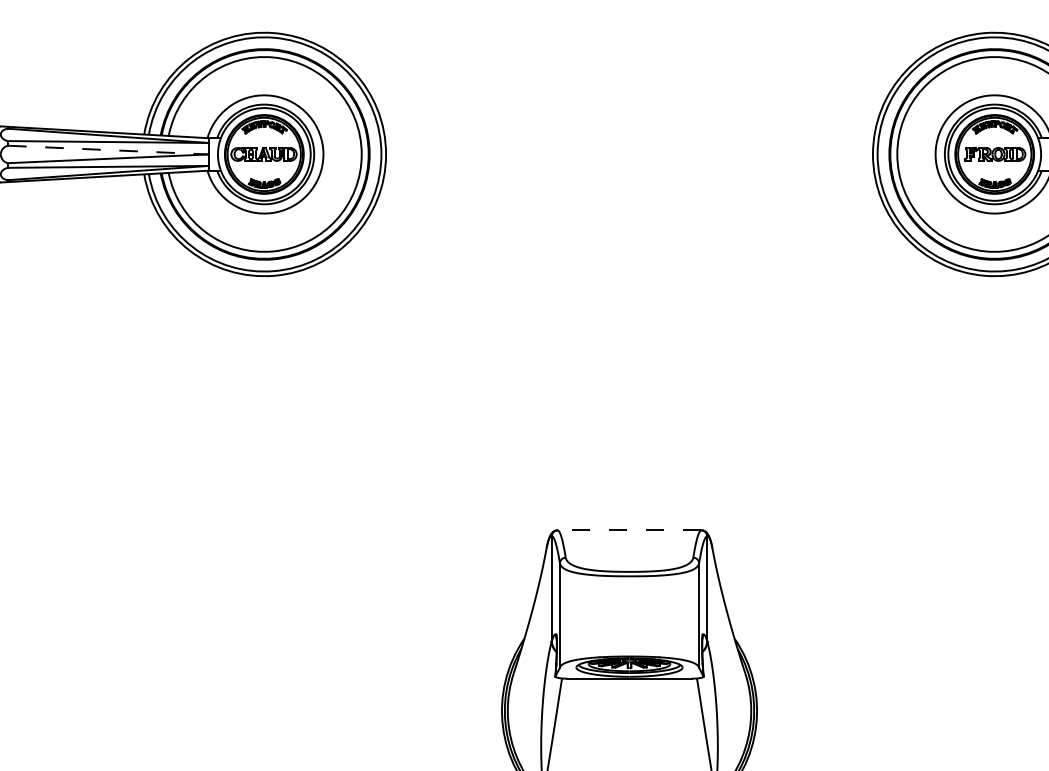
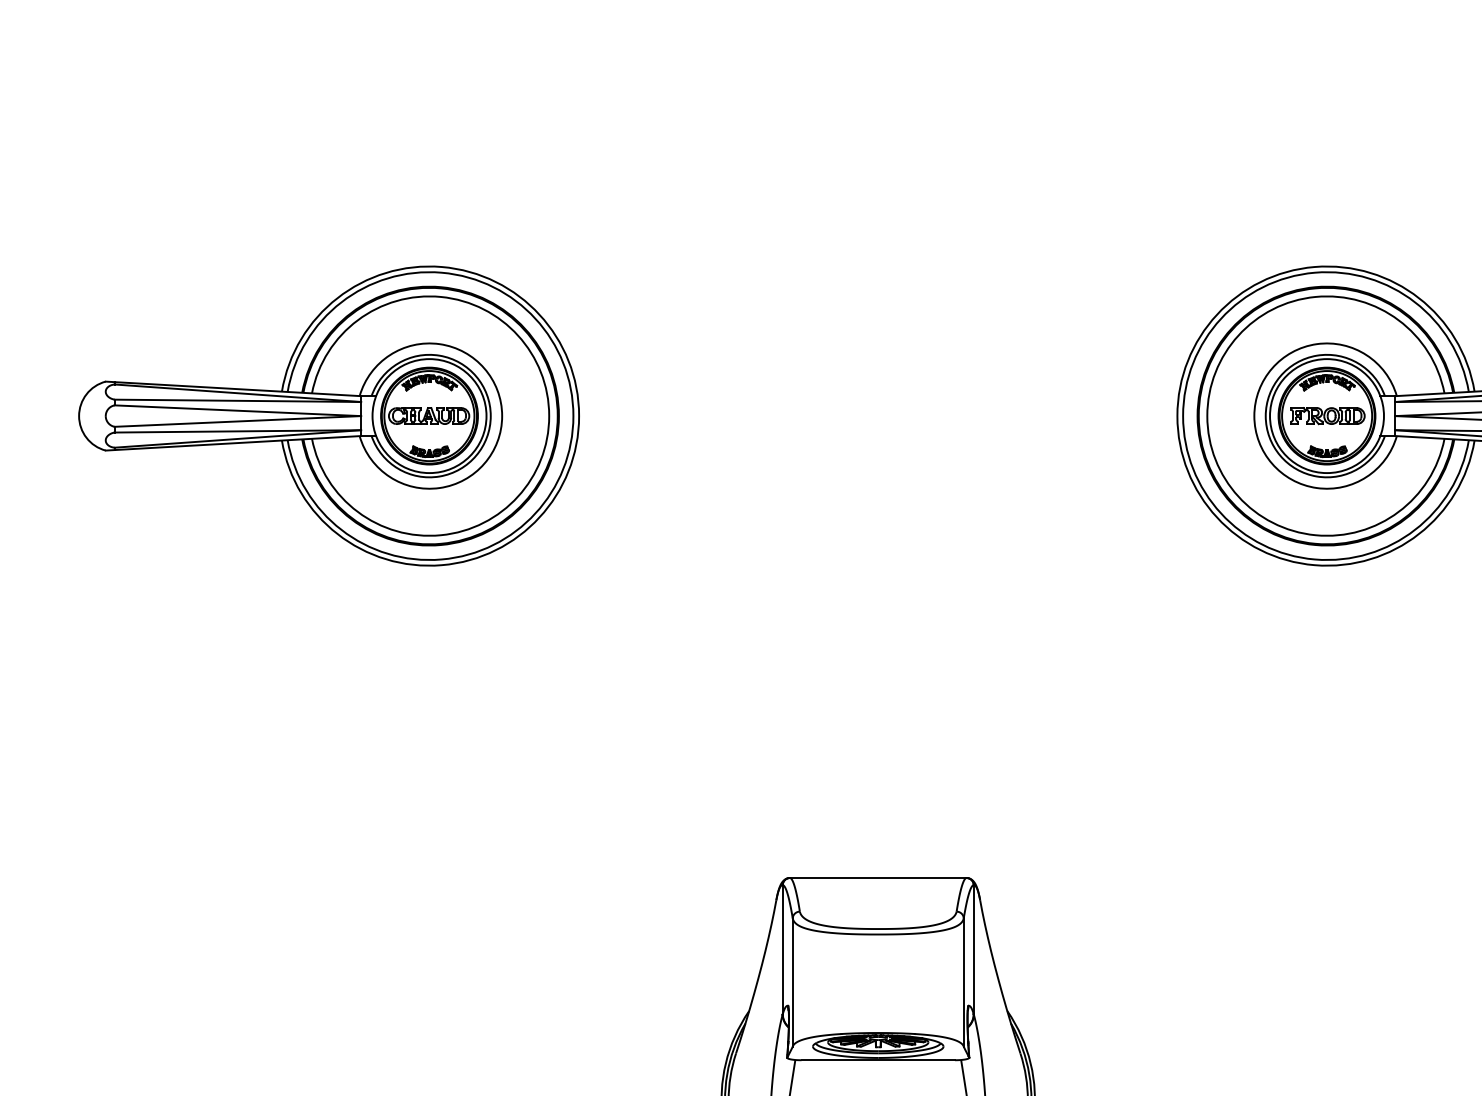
line: (108, 149) -> (238, 410), dashed -> solid
line: (628, 530) -> (877, 878), dashed -> solid

